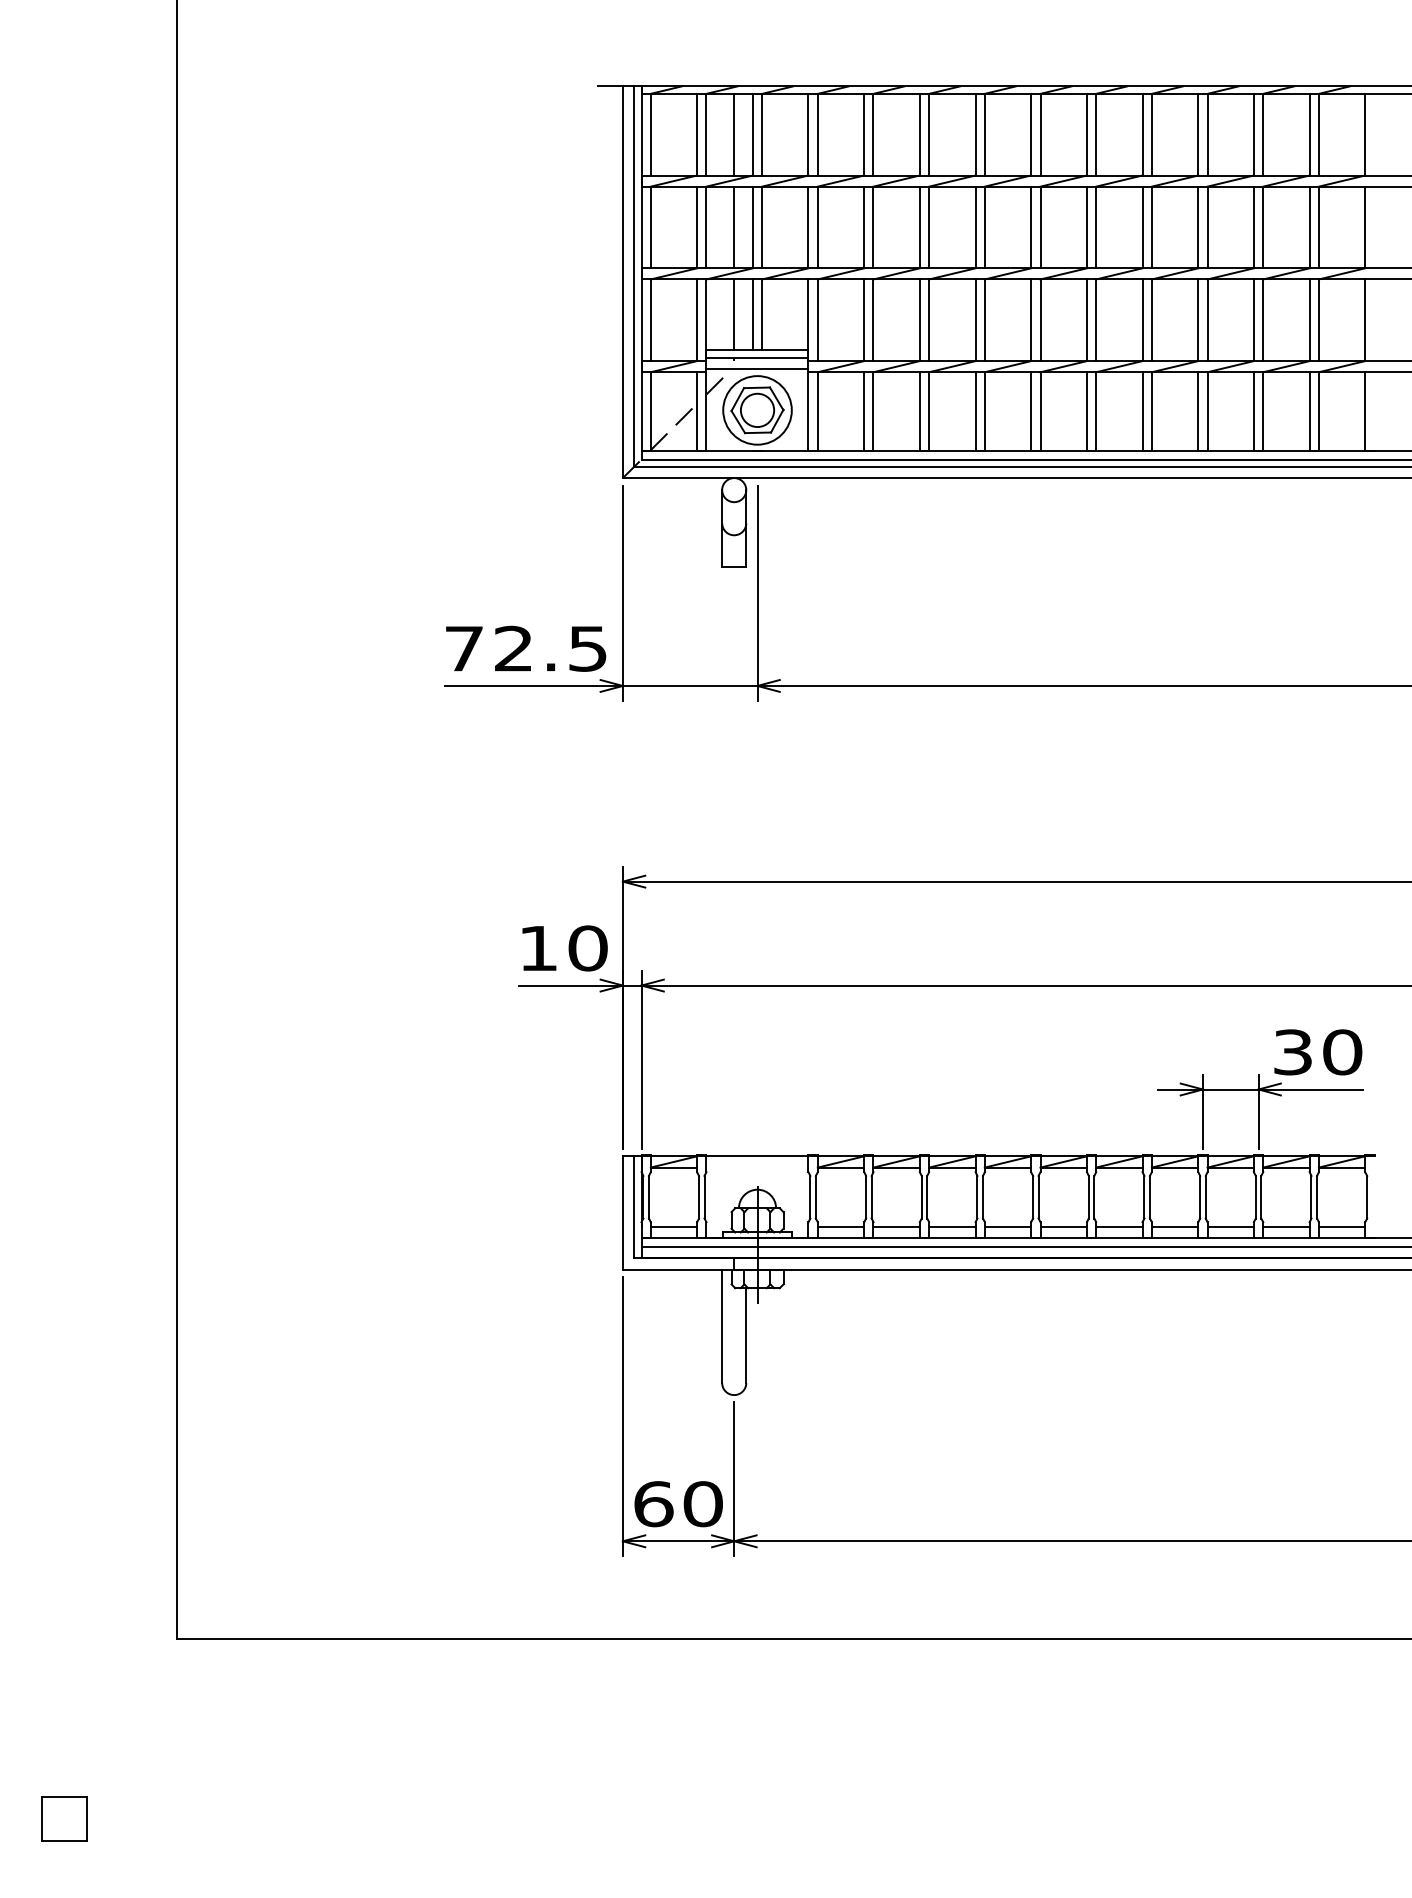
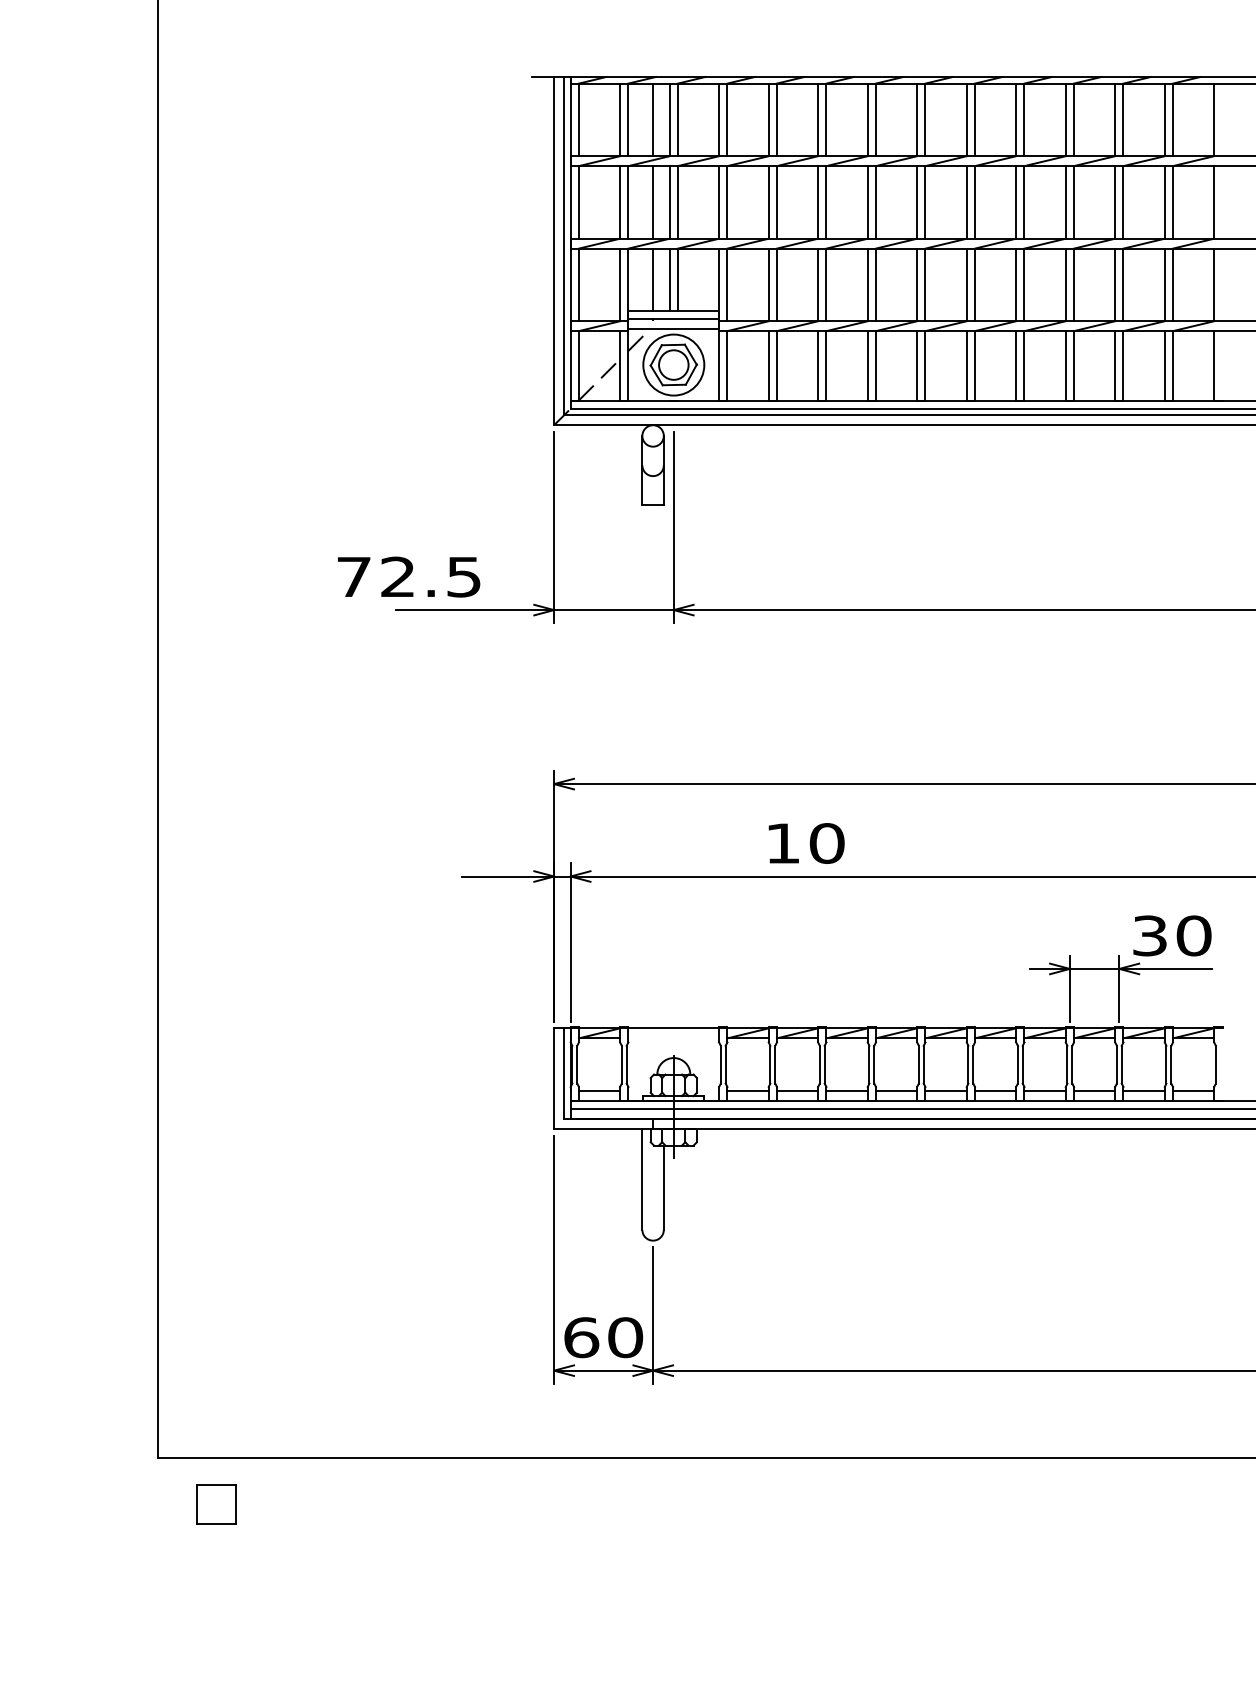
text: (526, 648) -> (409, 576), moved
text: (564, 948) -> (806, 843), moved
part: (64, 1818) -> (216, 1504), moved

